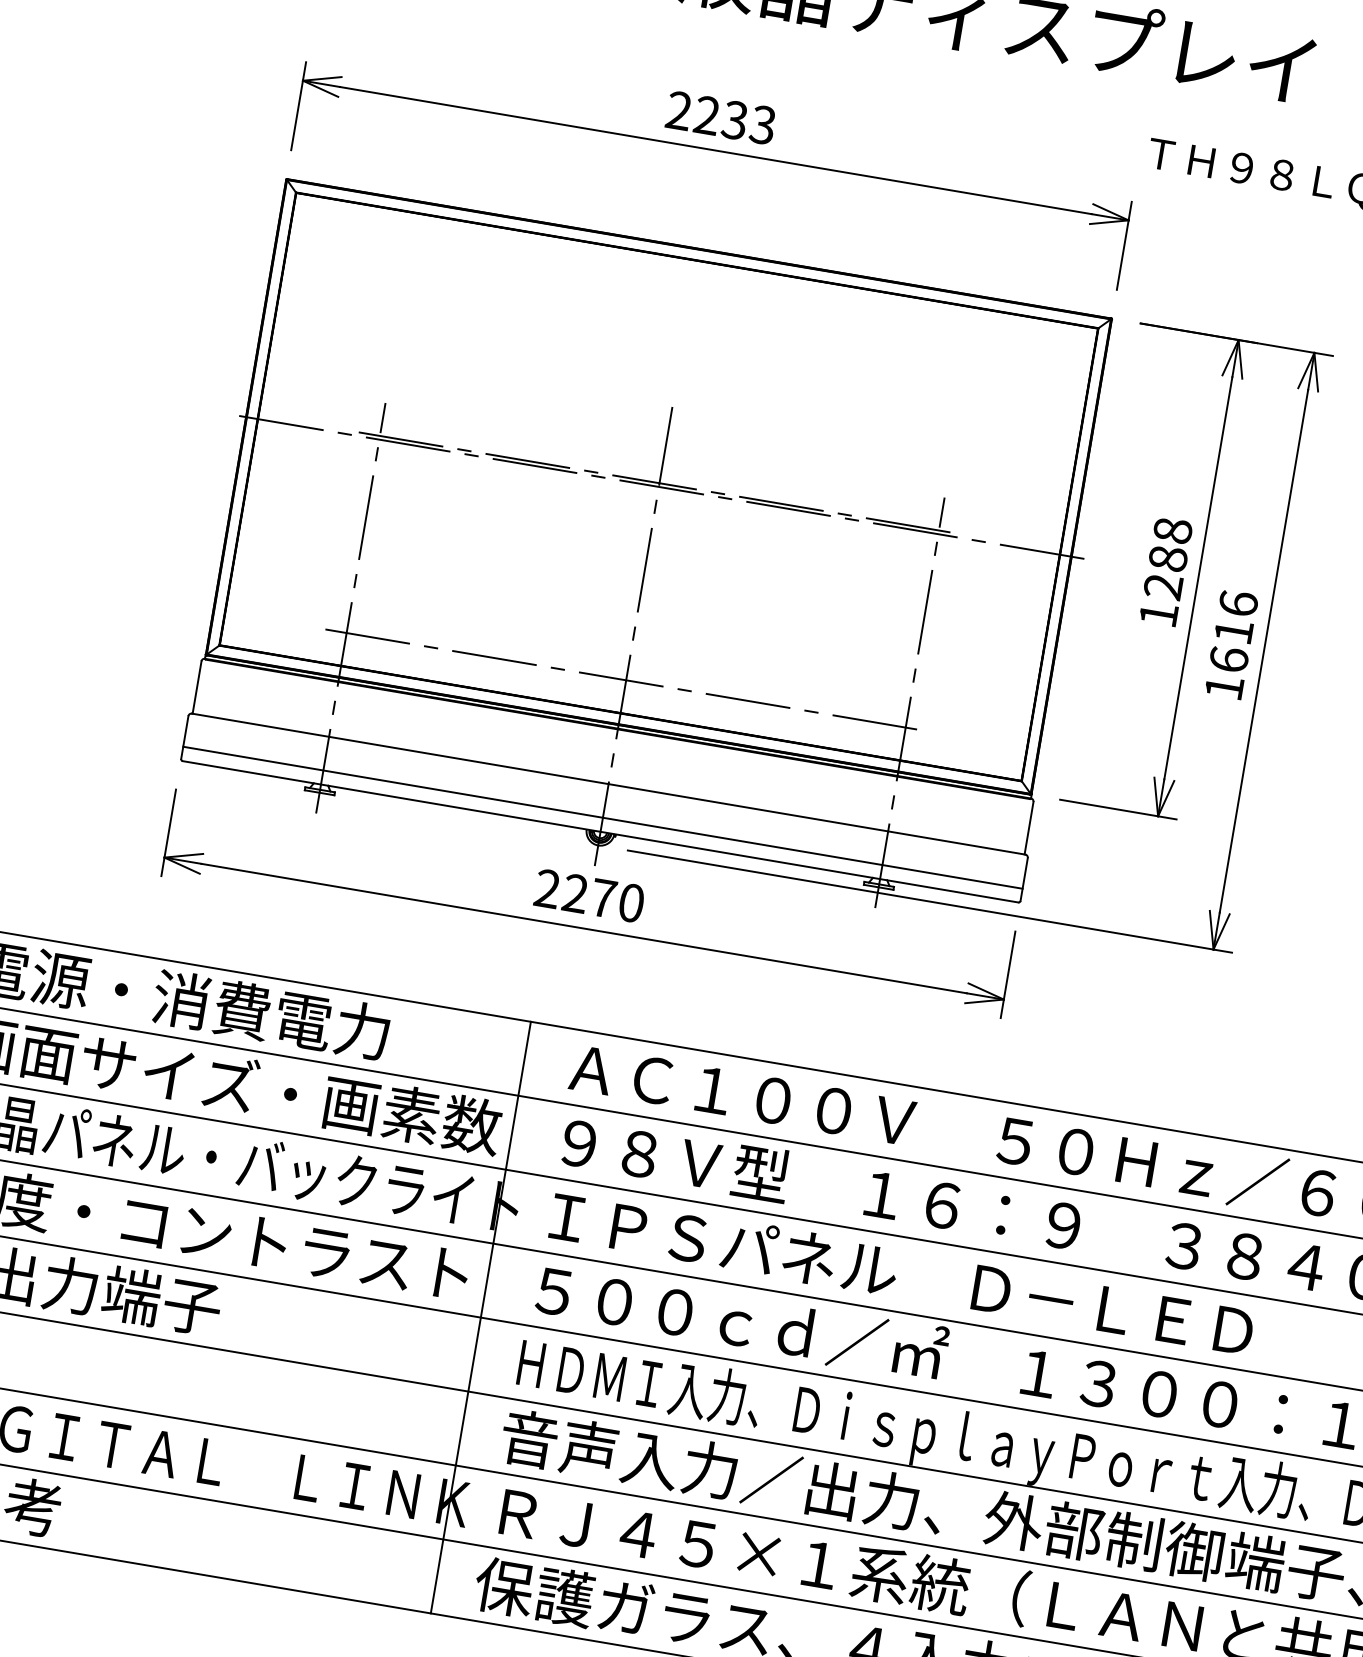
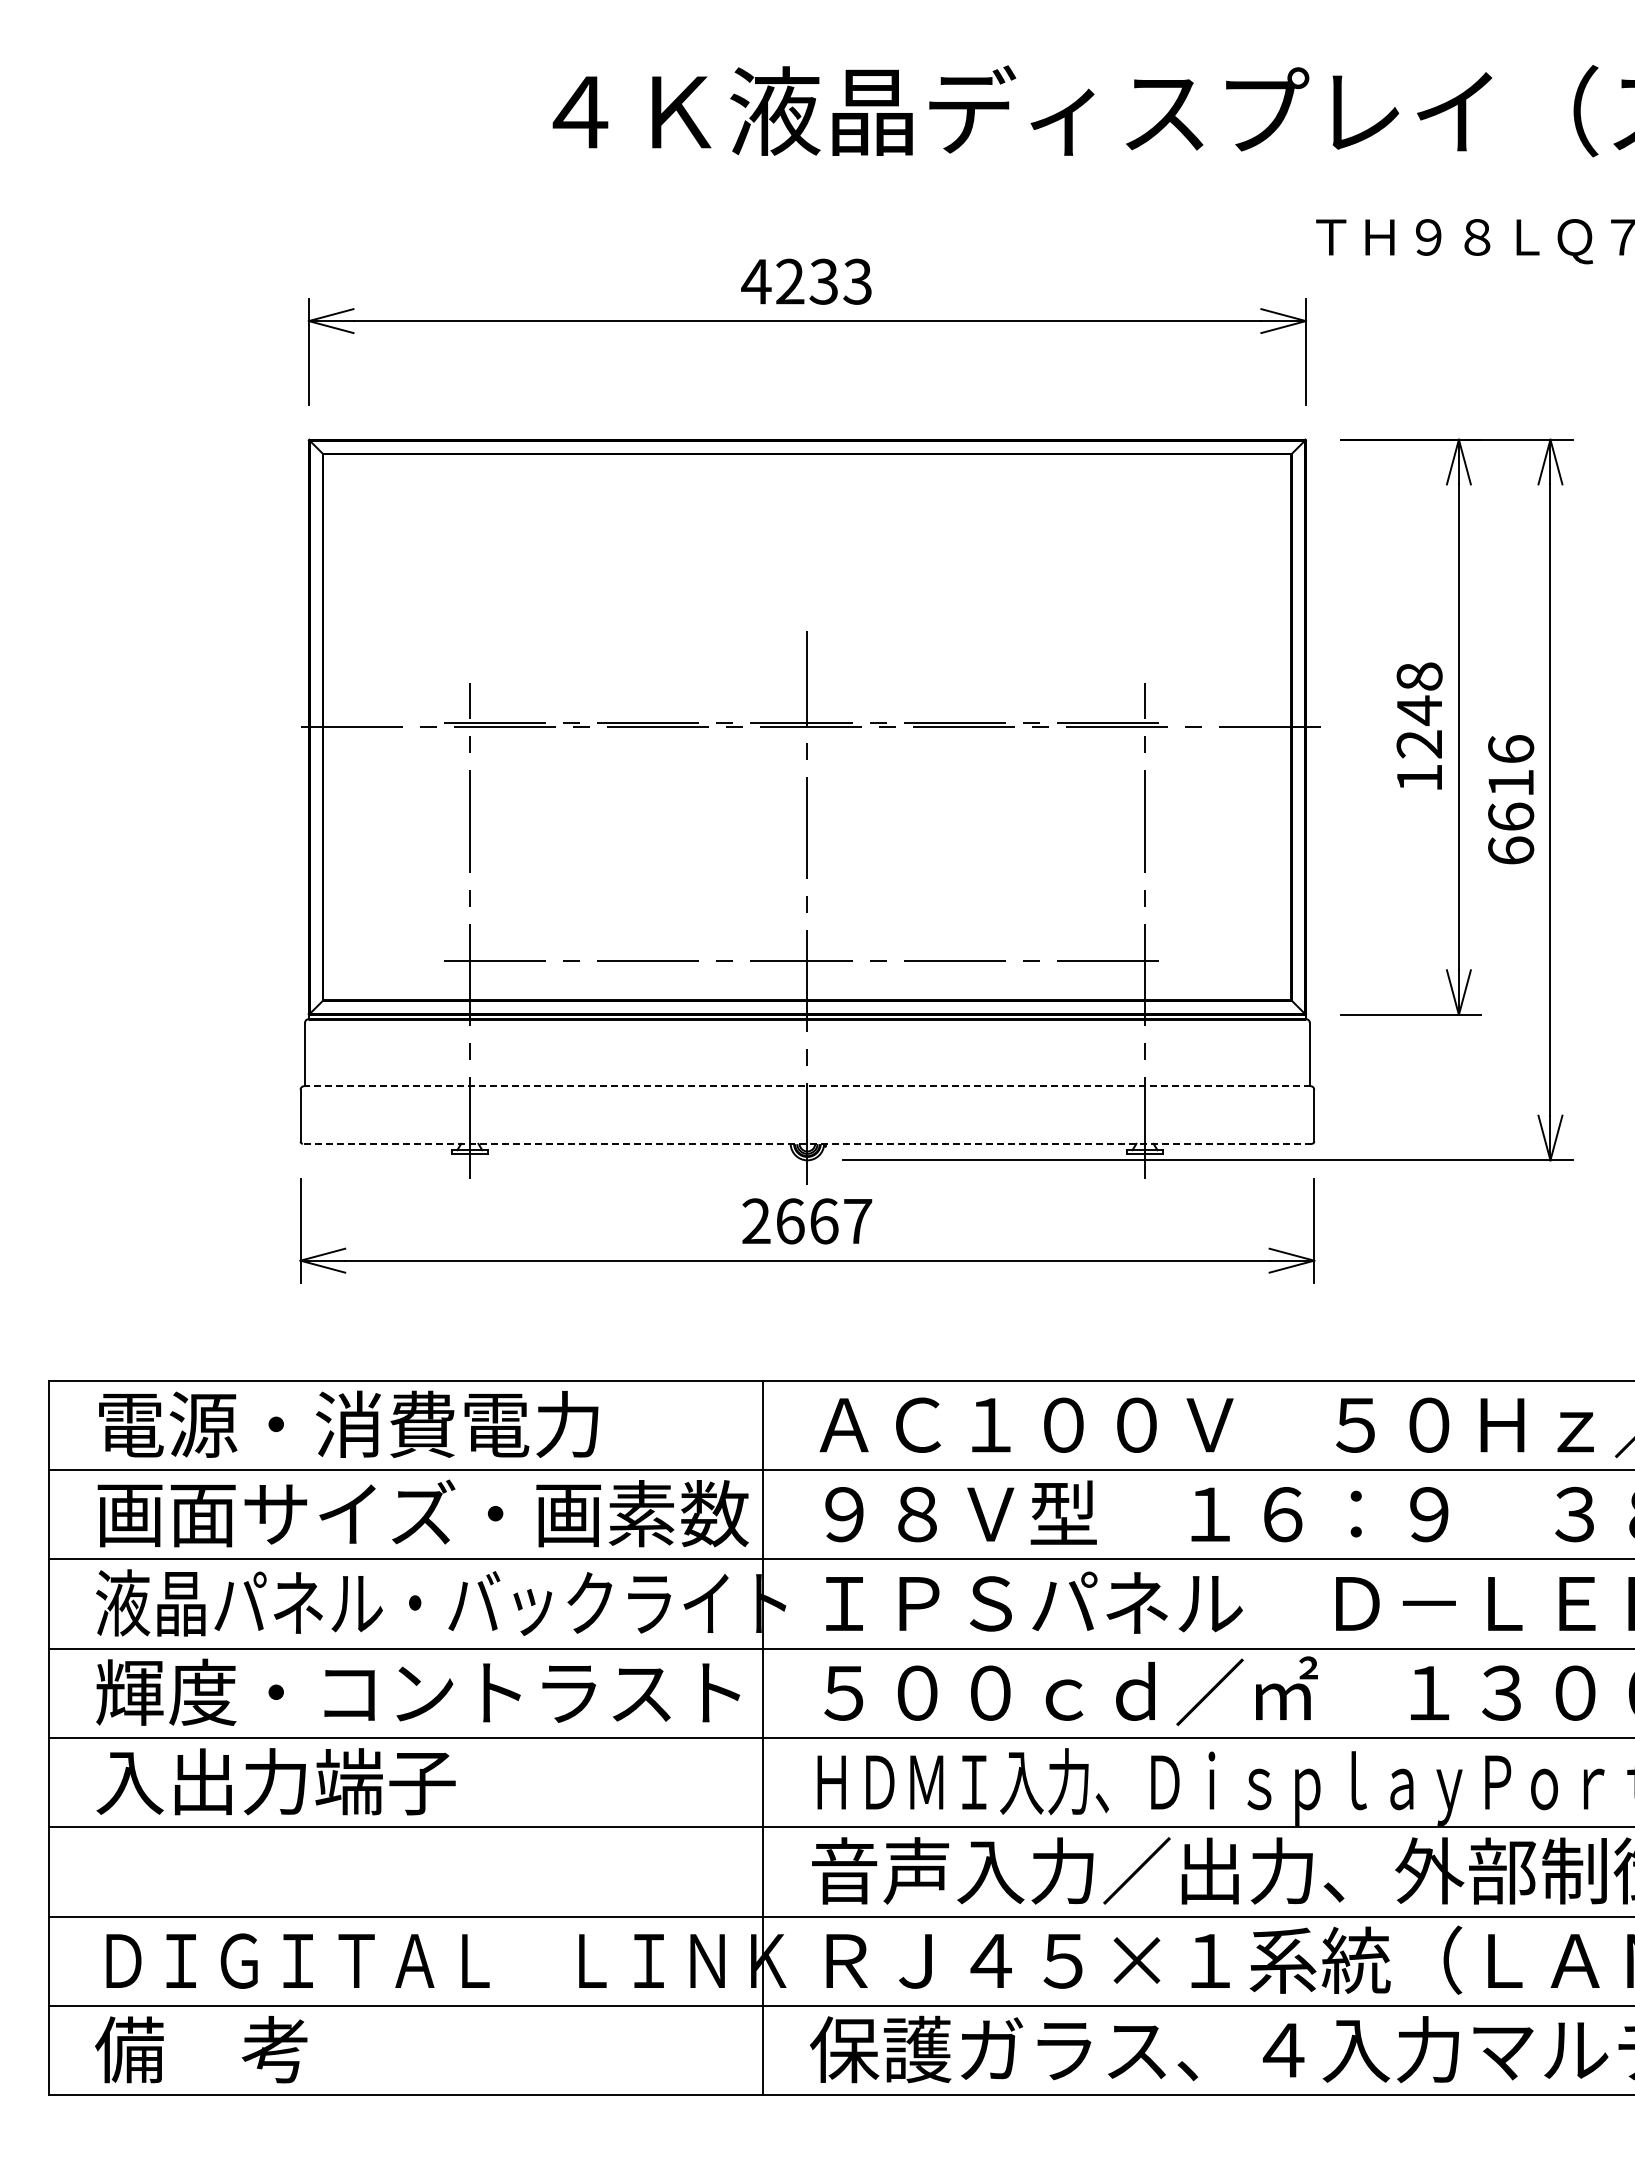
text: (679, 110) -> (756, 281), 2233 -> 4233
text: (1168, 558) -> (1419, 710), 1288 -> 1248
text: (1224, 687) -> (1511, 850), 1616 -> 6616
line: (607, 784) -> (806, 1086), solid -> dashed
line: (603, 817) -> (807, 1126), removed
line: (600, 831) -> (807, 1143), solid -> dashed
text: (603, 898) -> (824, 1221), 2270 -> 2667

